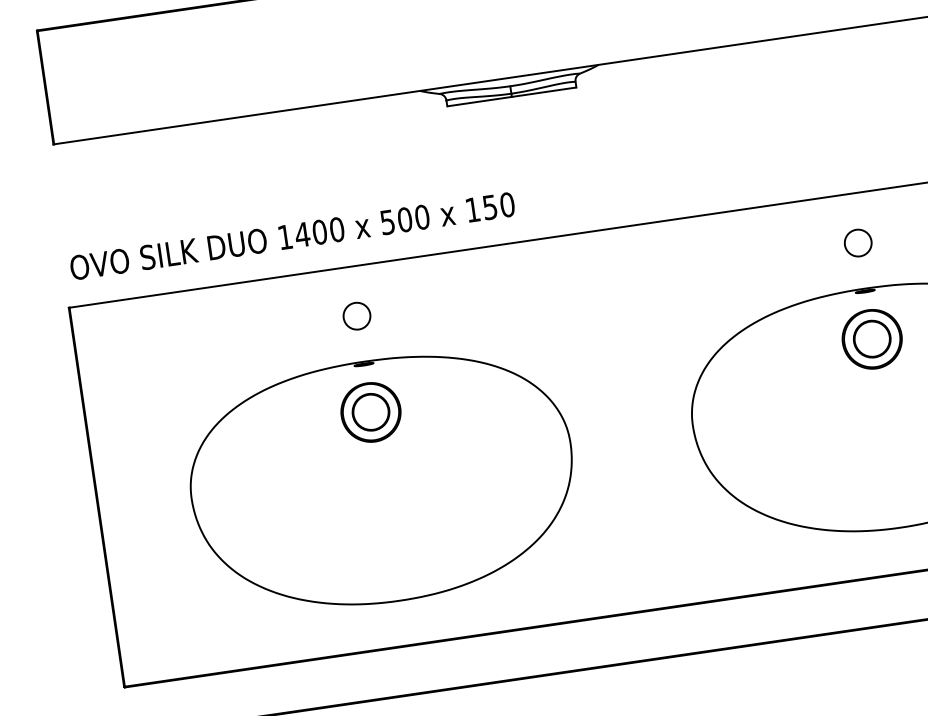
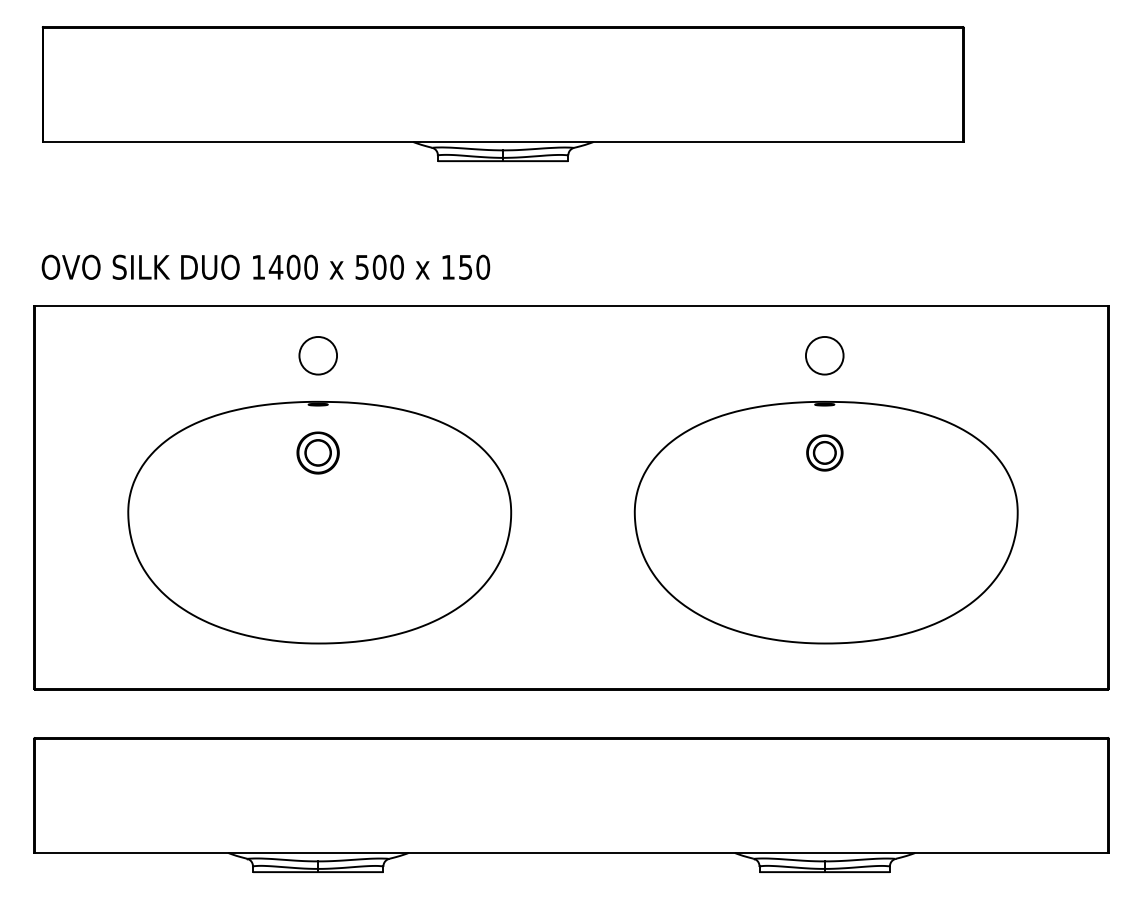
circle: (857, 242) -> (824, 355), size x1.4
circle: (356, 316) -> (317, 355), size x1.4
part: (871, 338) -> (824, 452), size x0.6
part: (370, 412) -> (317, 452), size x0.7

